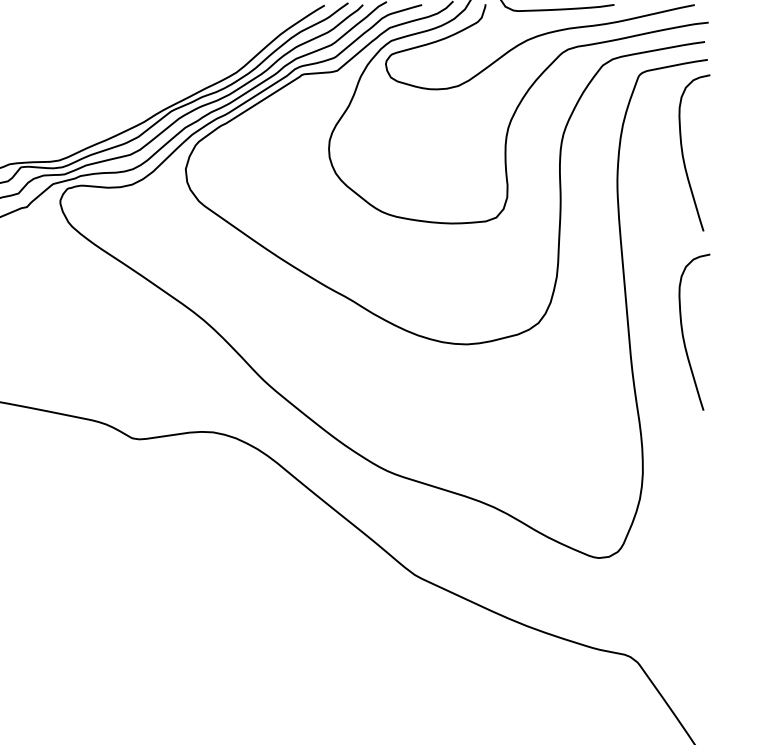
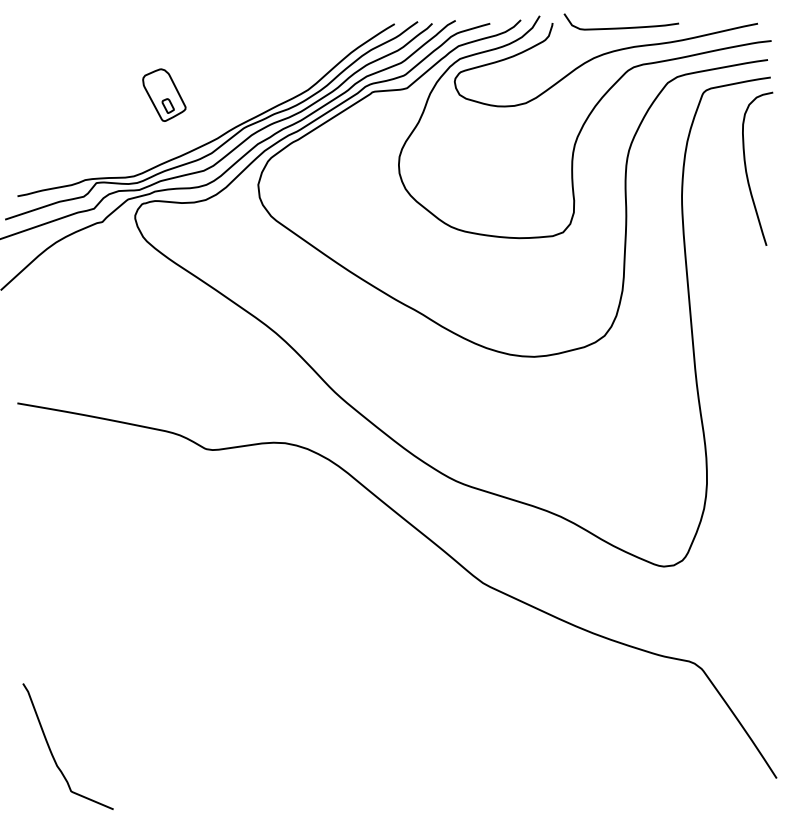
part: (90, 77) -> (164, 94), added
curve: (684, 335) -> (747, 348), removed

